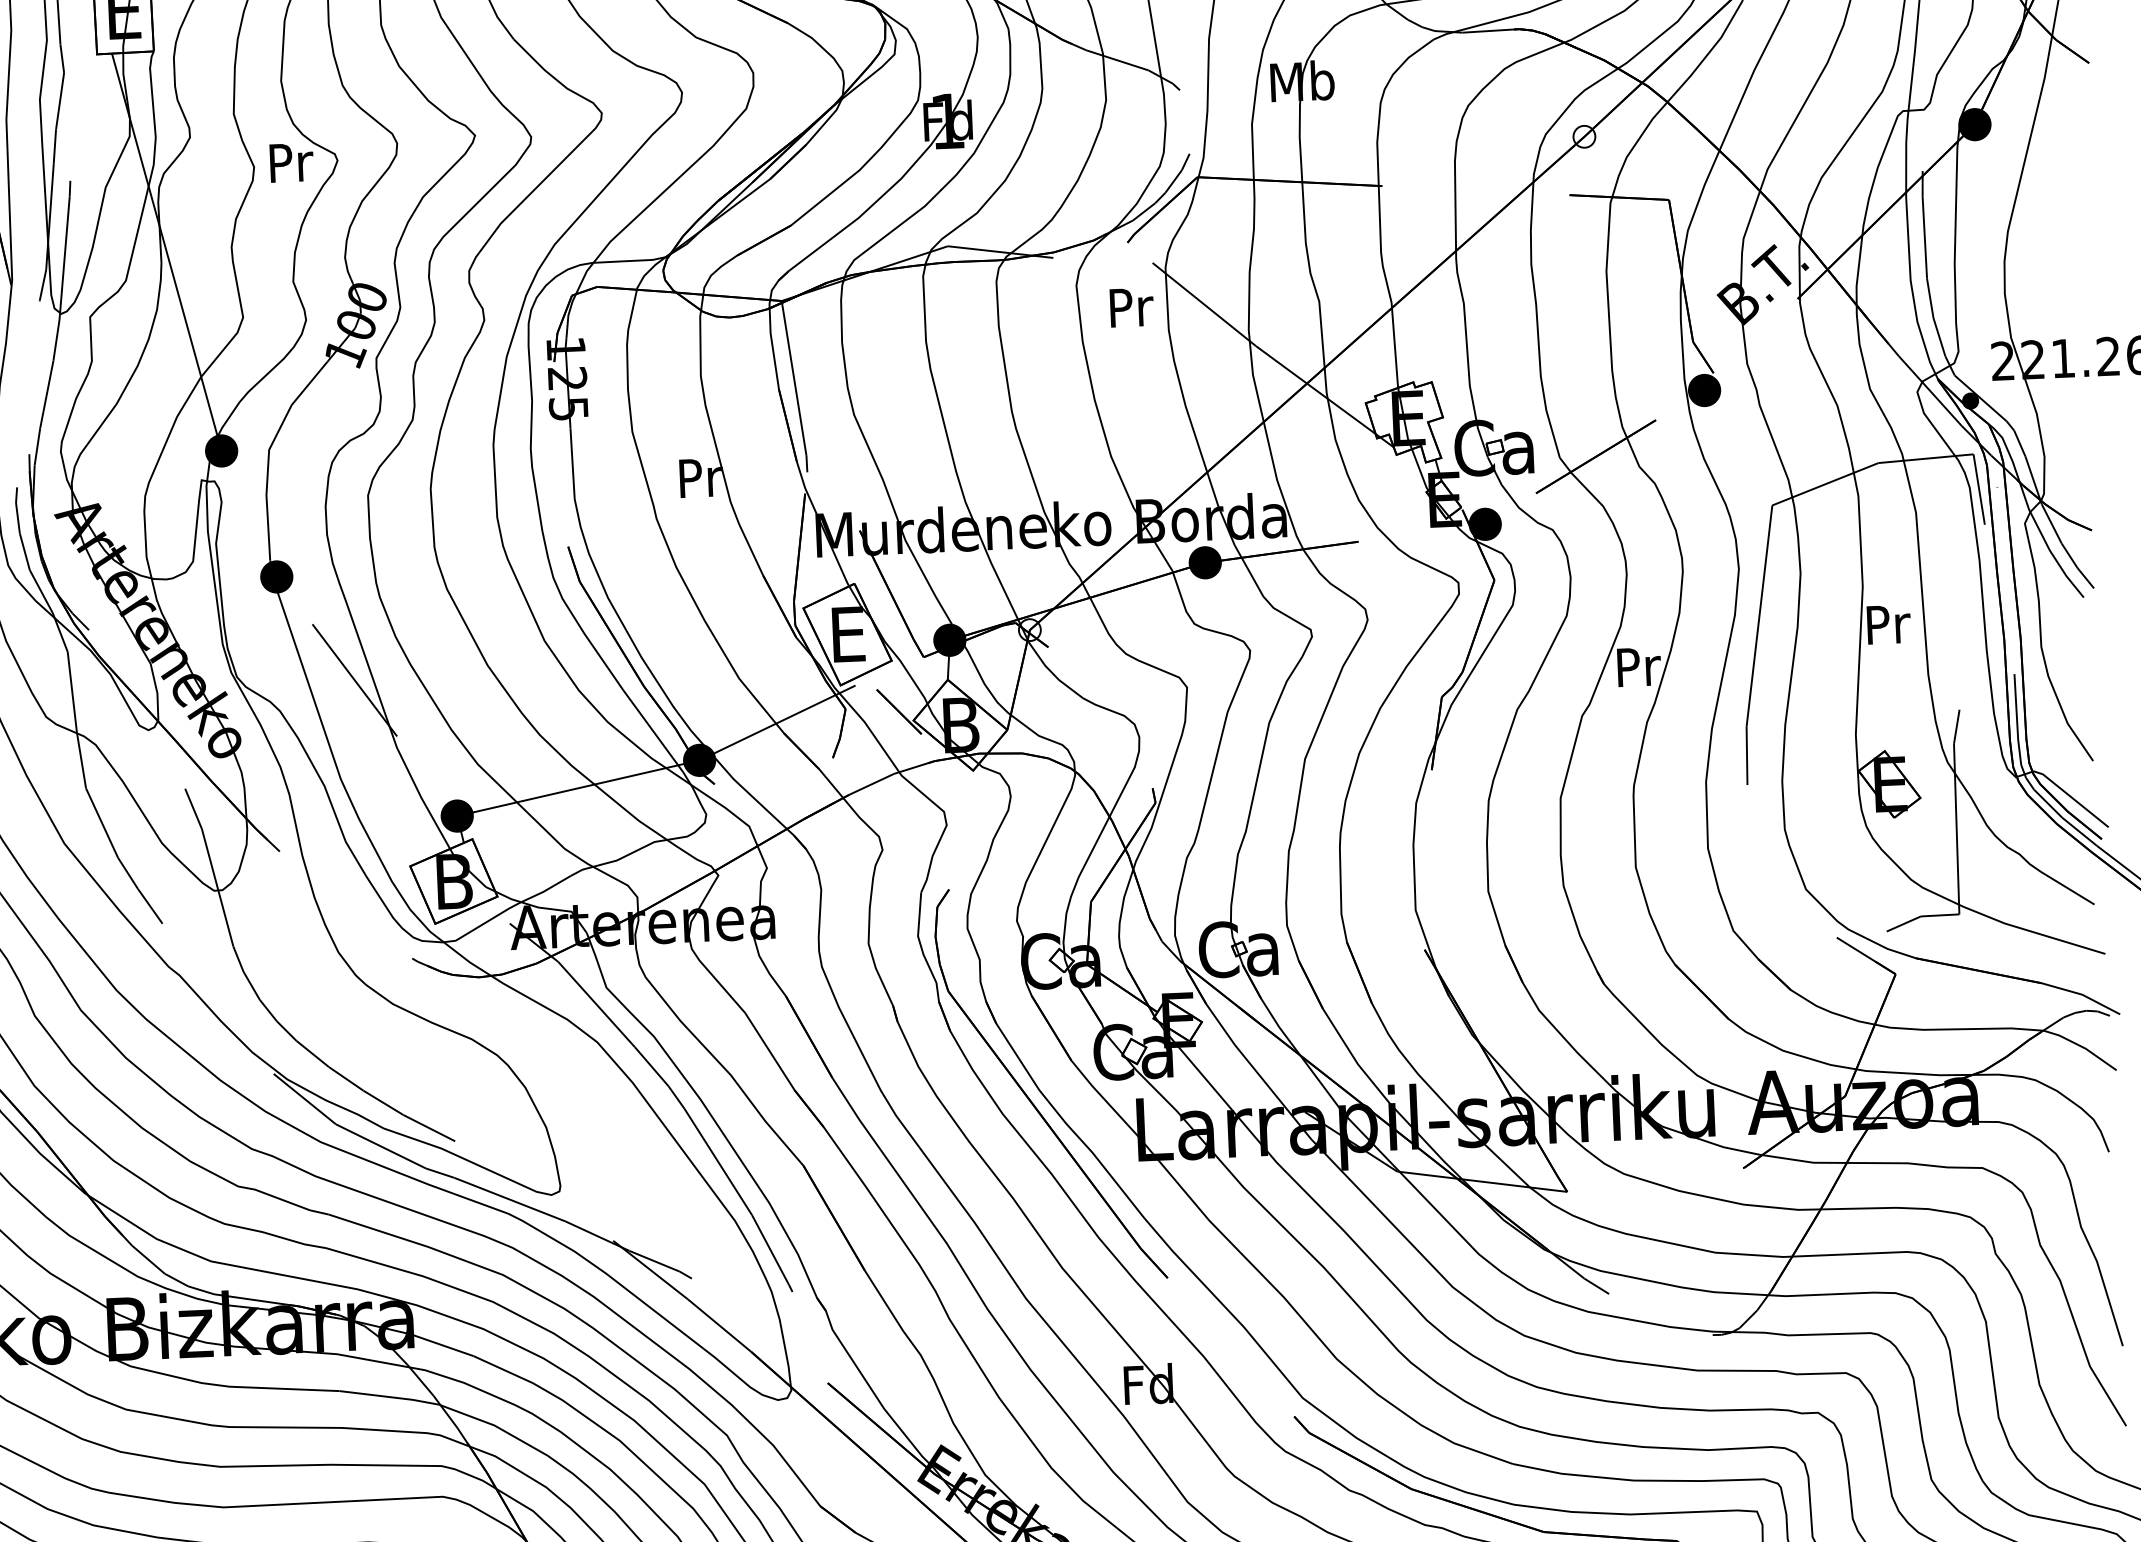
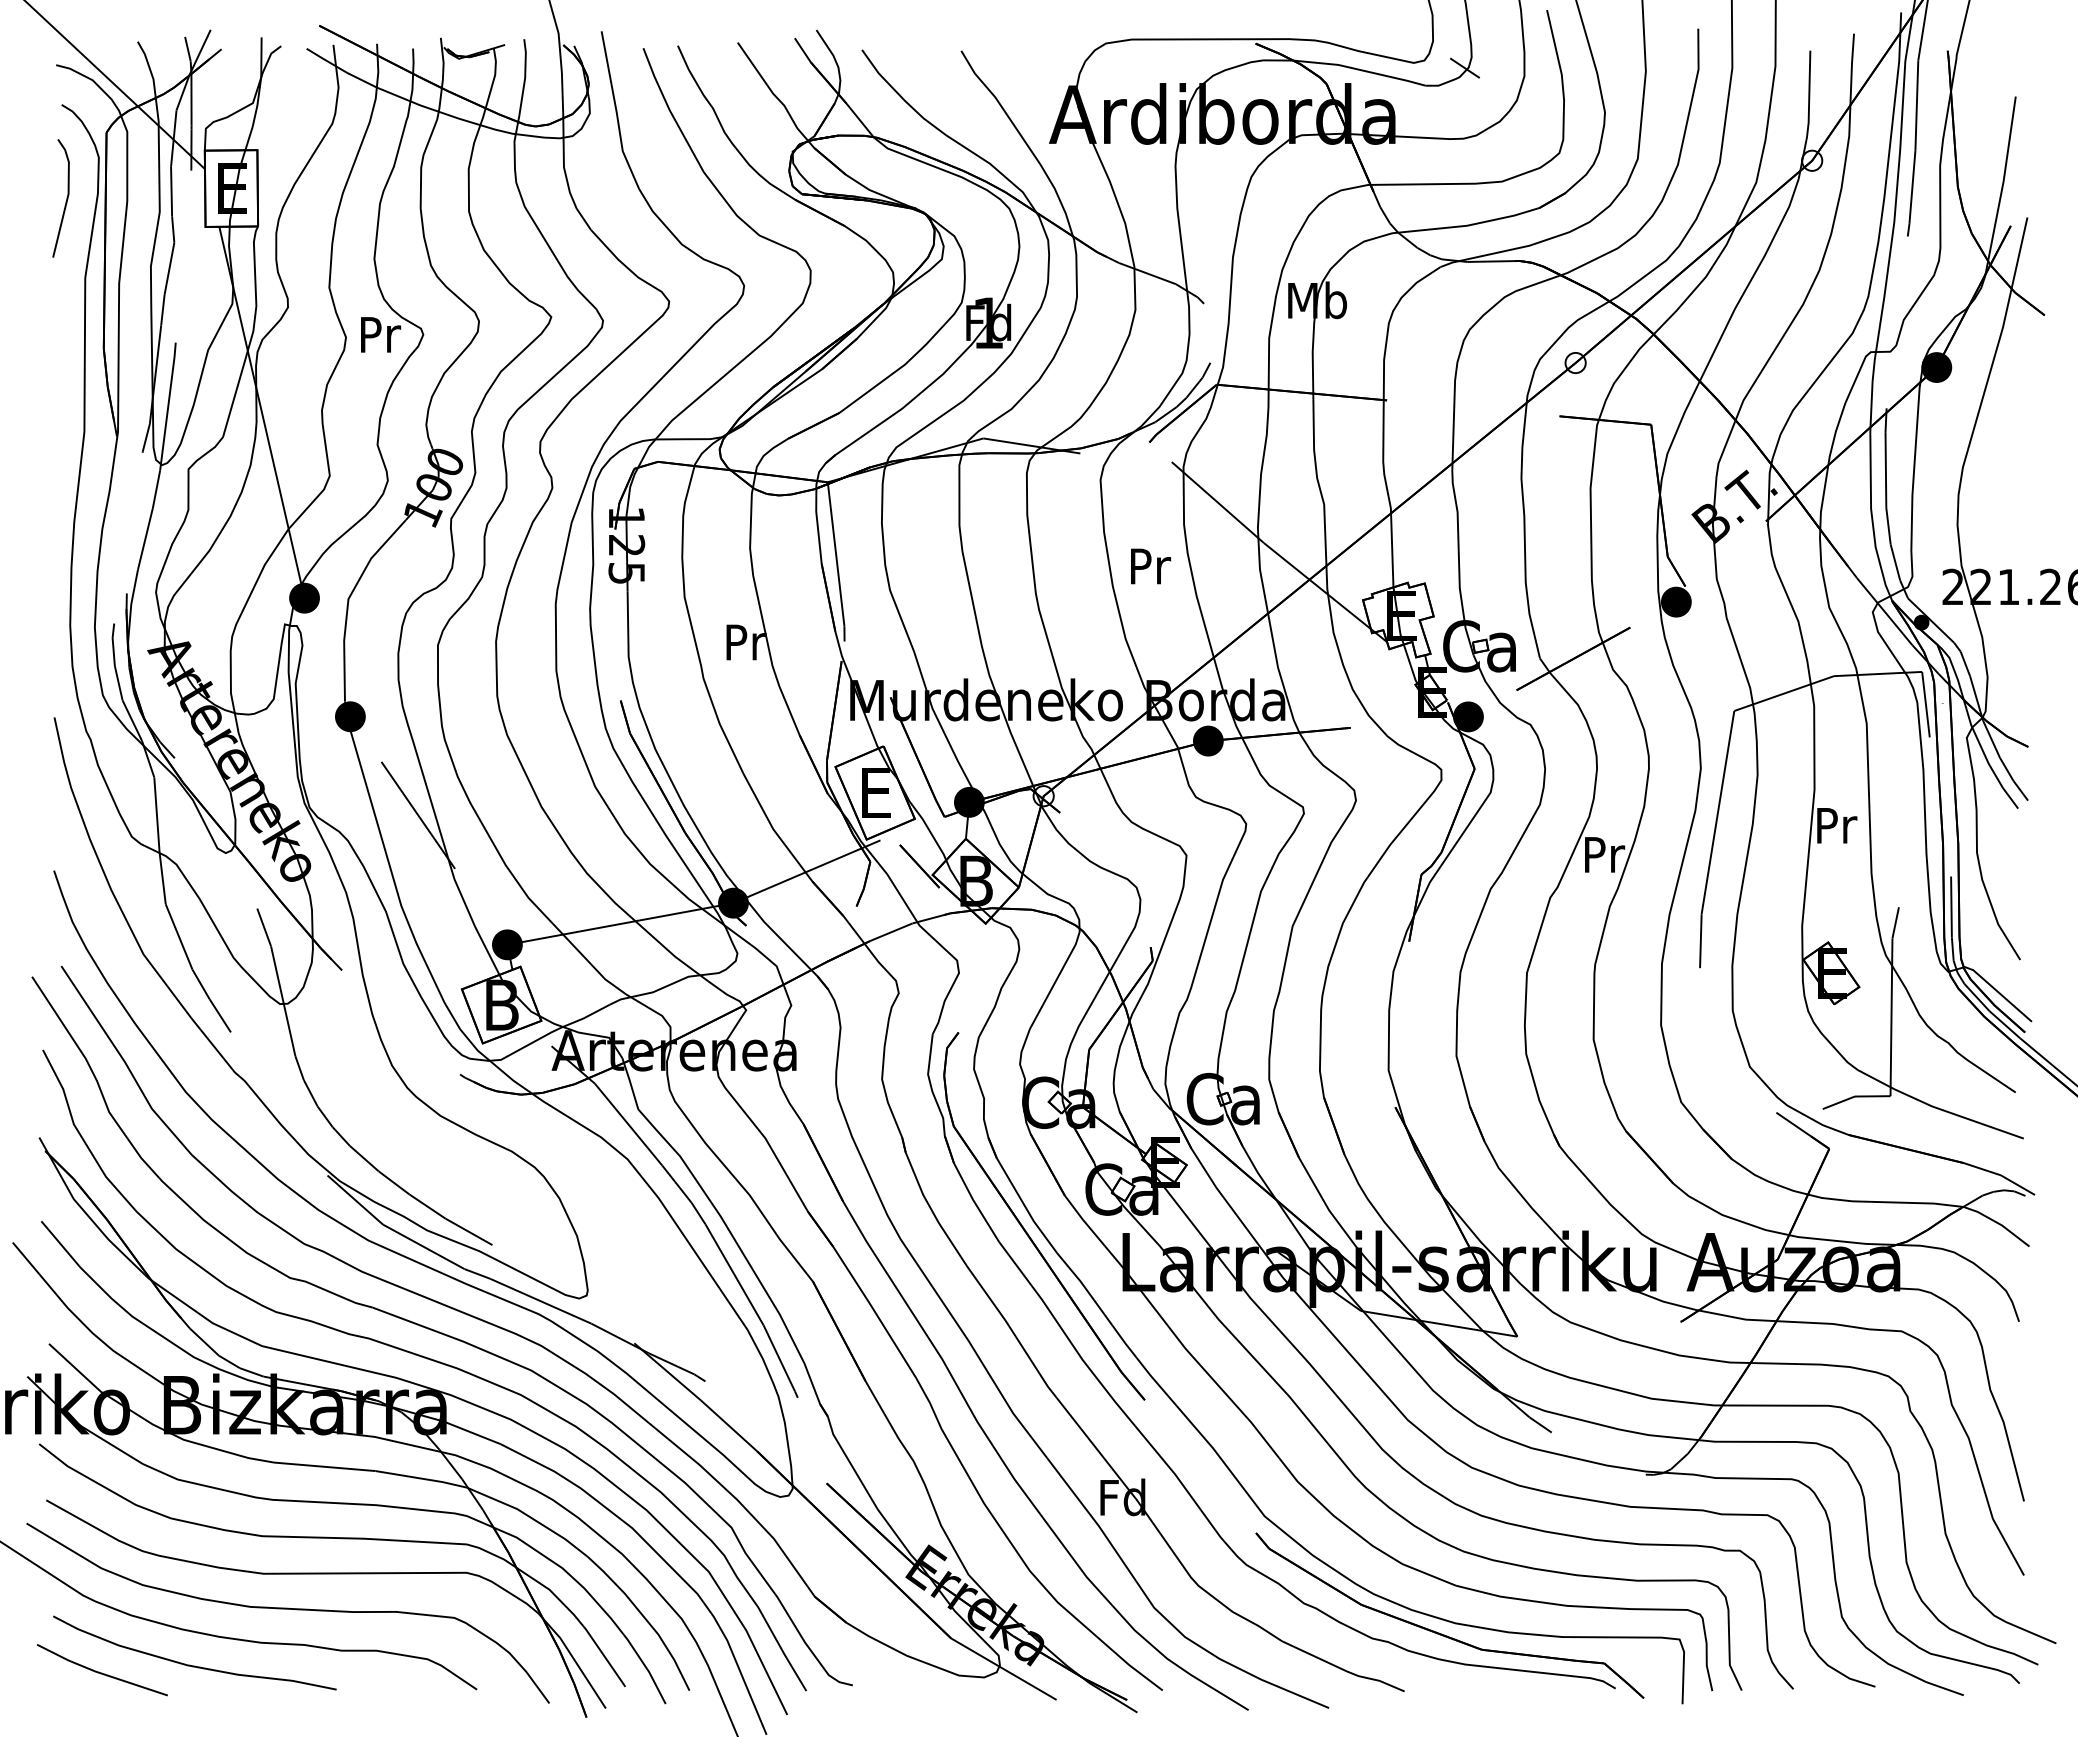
text: (1132, 307) -> (1151, 566), moved

